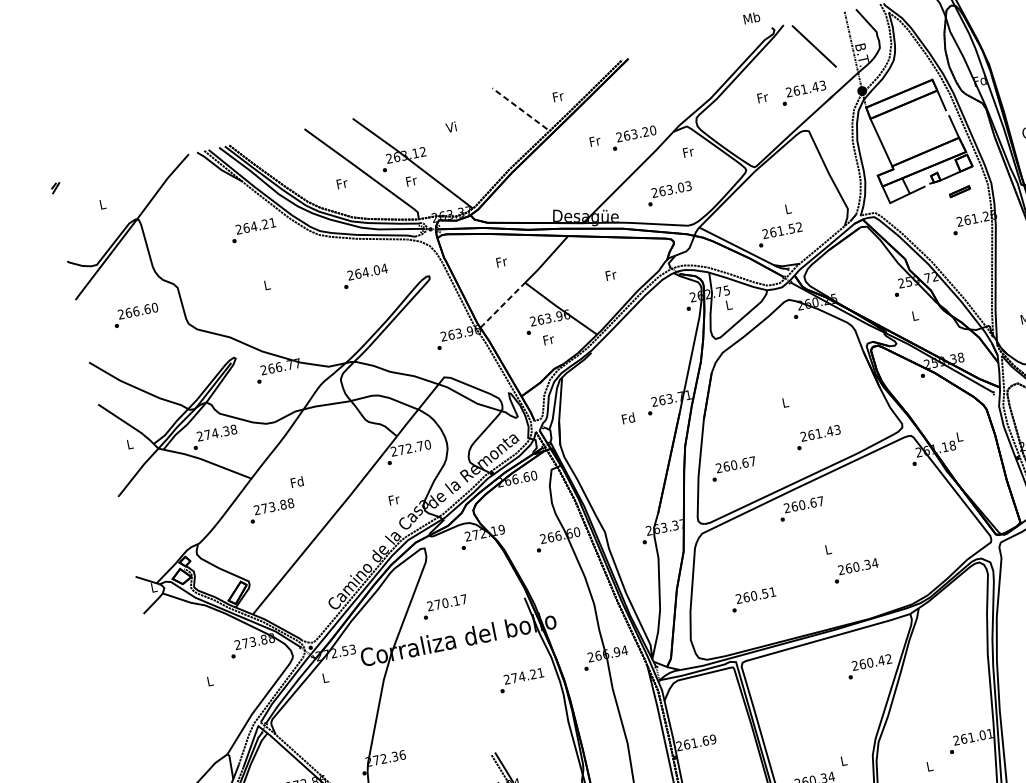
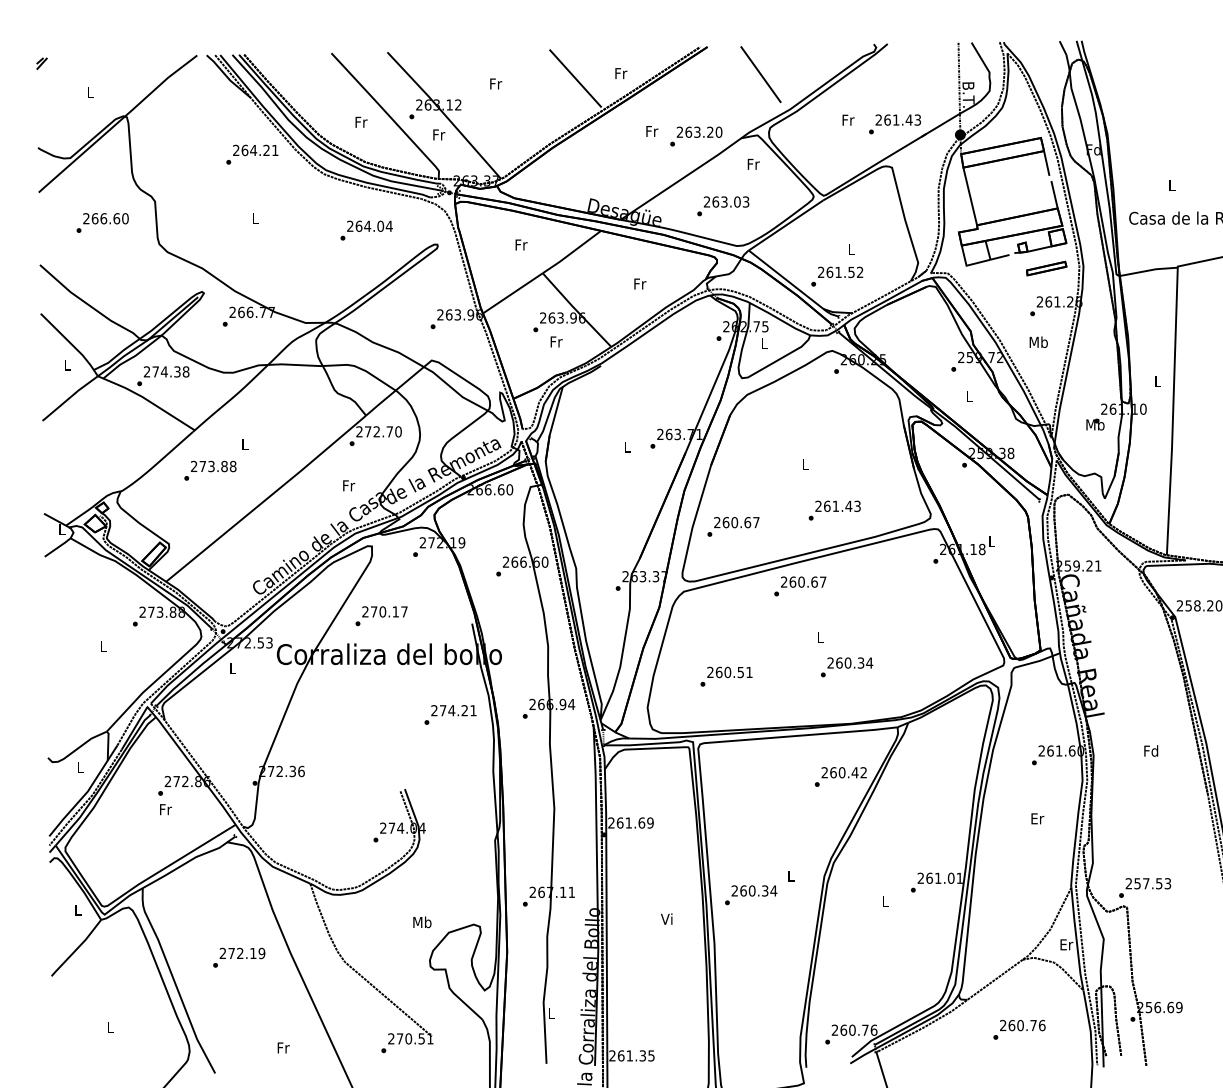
text: (751, 17) -> (1038, 341), moved
line: (813, 46) -> (760, 74), moved
line: (519, 108) -> (575, 78), dashed -> solid
text: (451, 126) -> (495, 83), Vi -> Fr
part: (959, 191) -> (1046, 268), size x1.67
line: (503, 305) -> (513, 293), dashed -> solid
text: (628, 417) -> (627, 446), Fd -> L
text: (296, 482) -> (244, 444), Fd -> L

